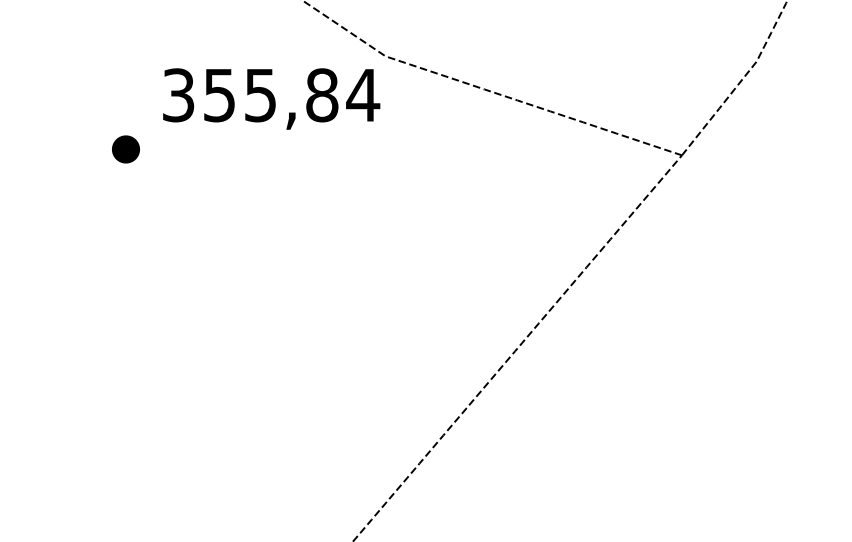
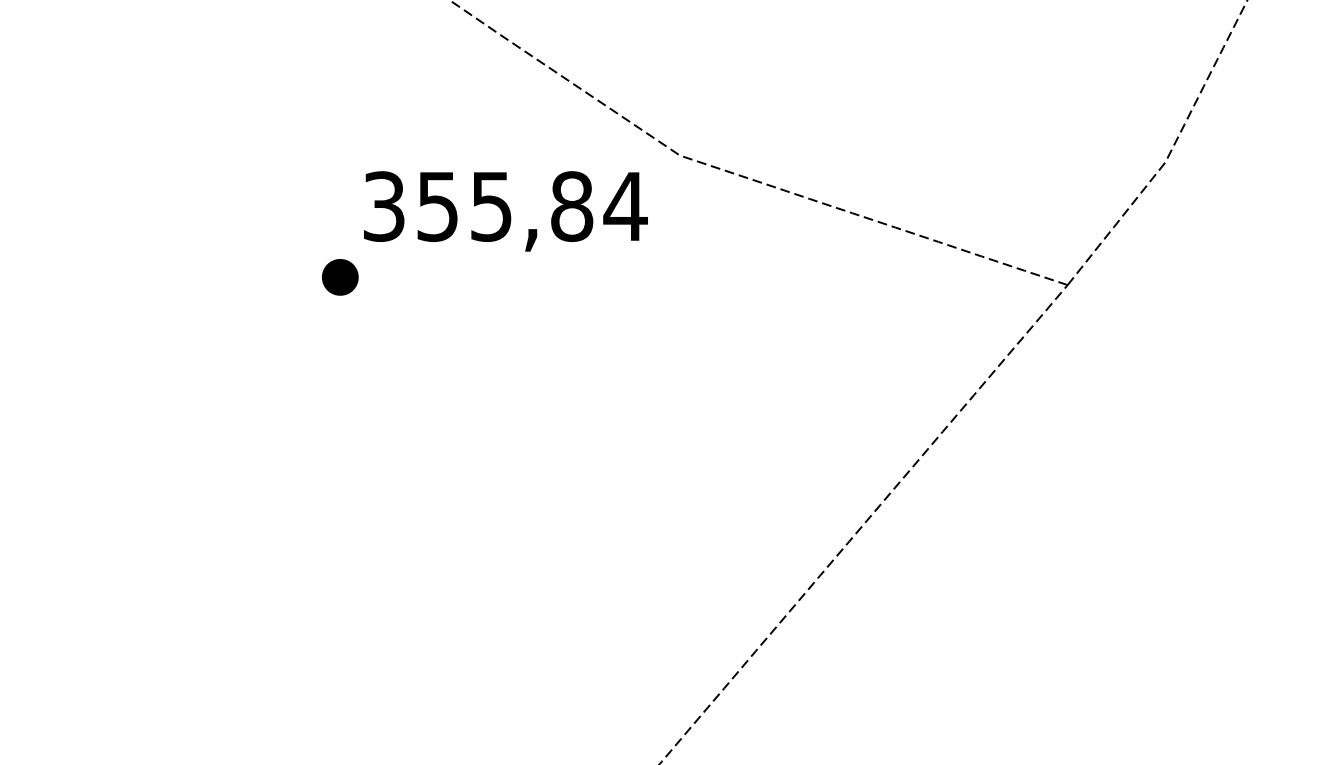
text: (271, 99) -> (505, 211), moved

